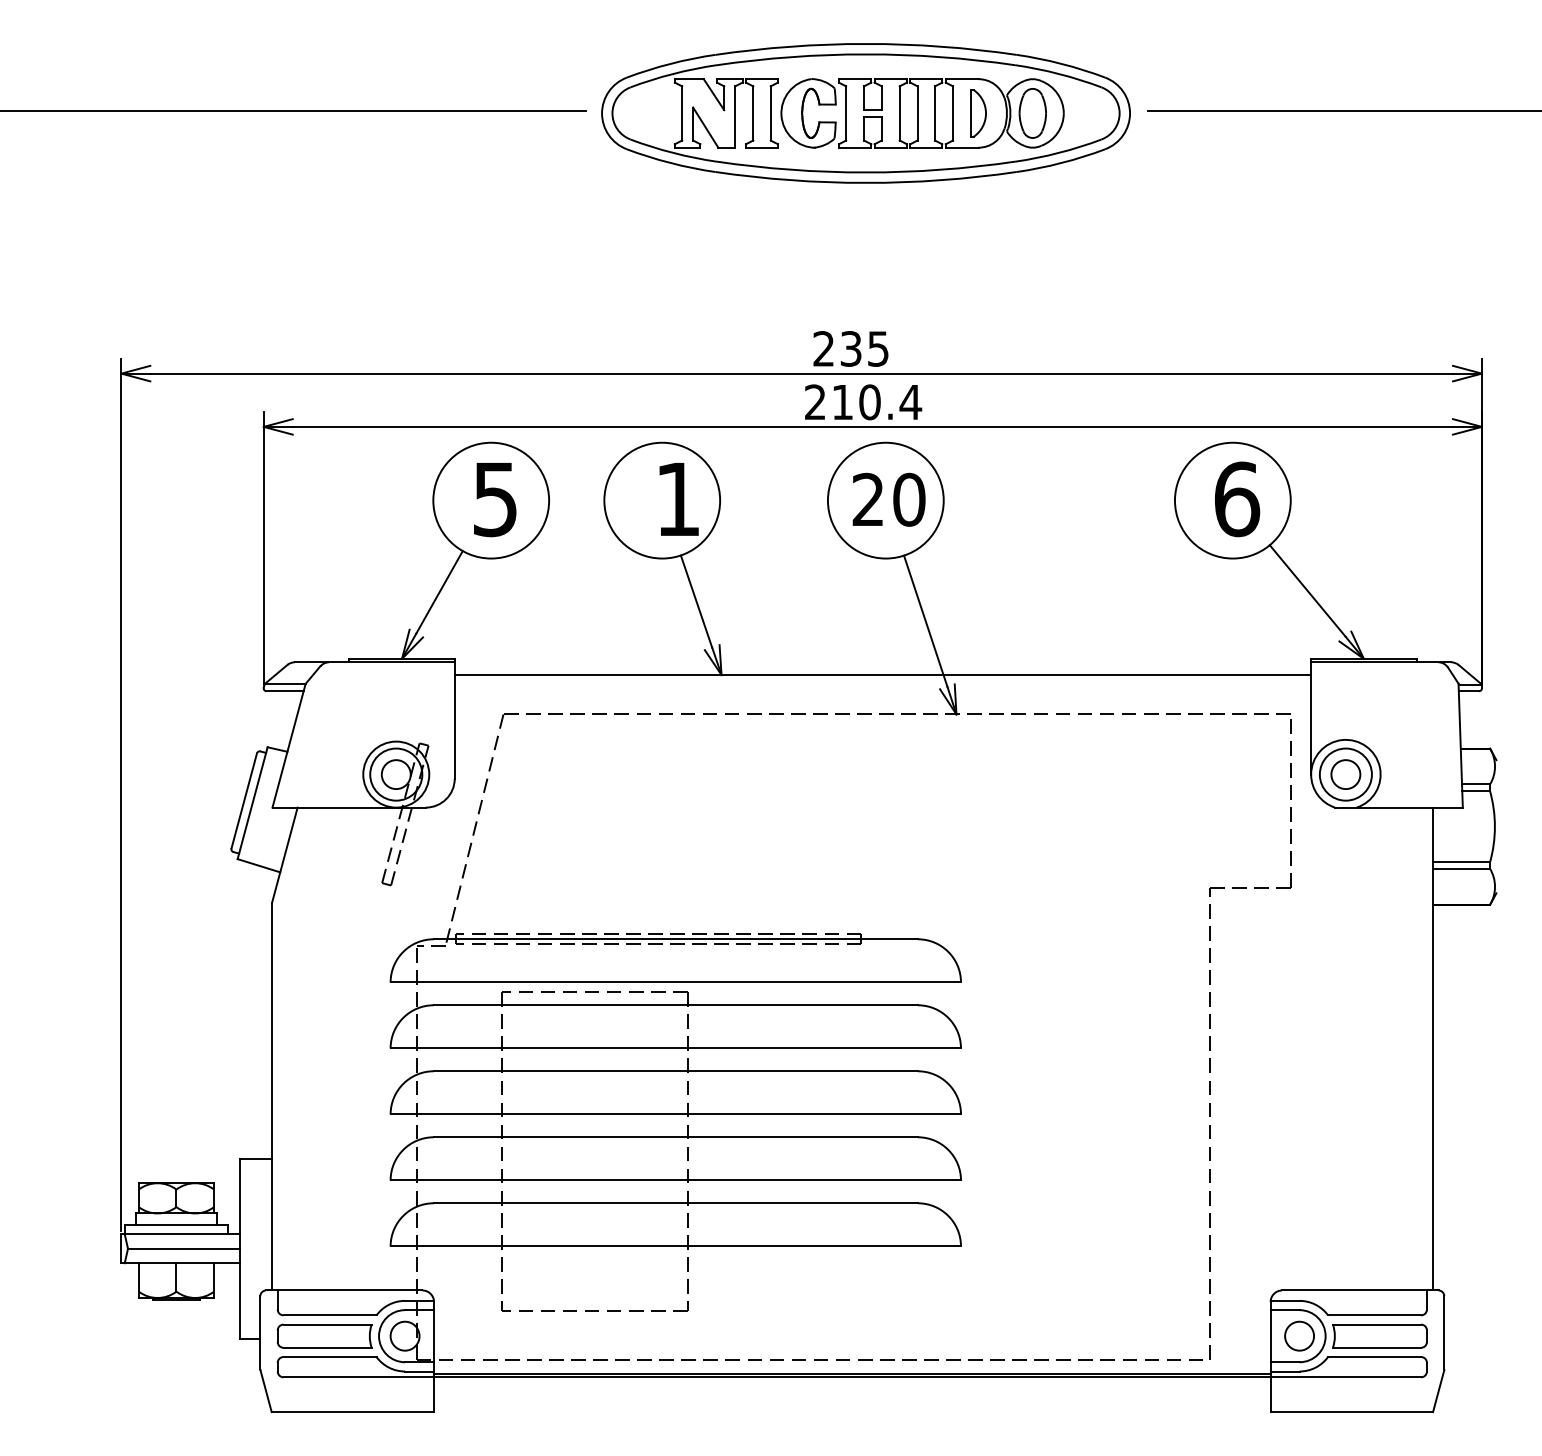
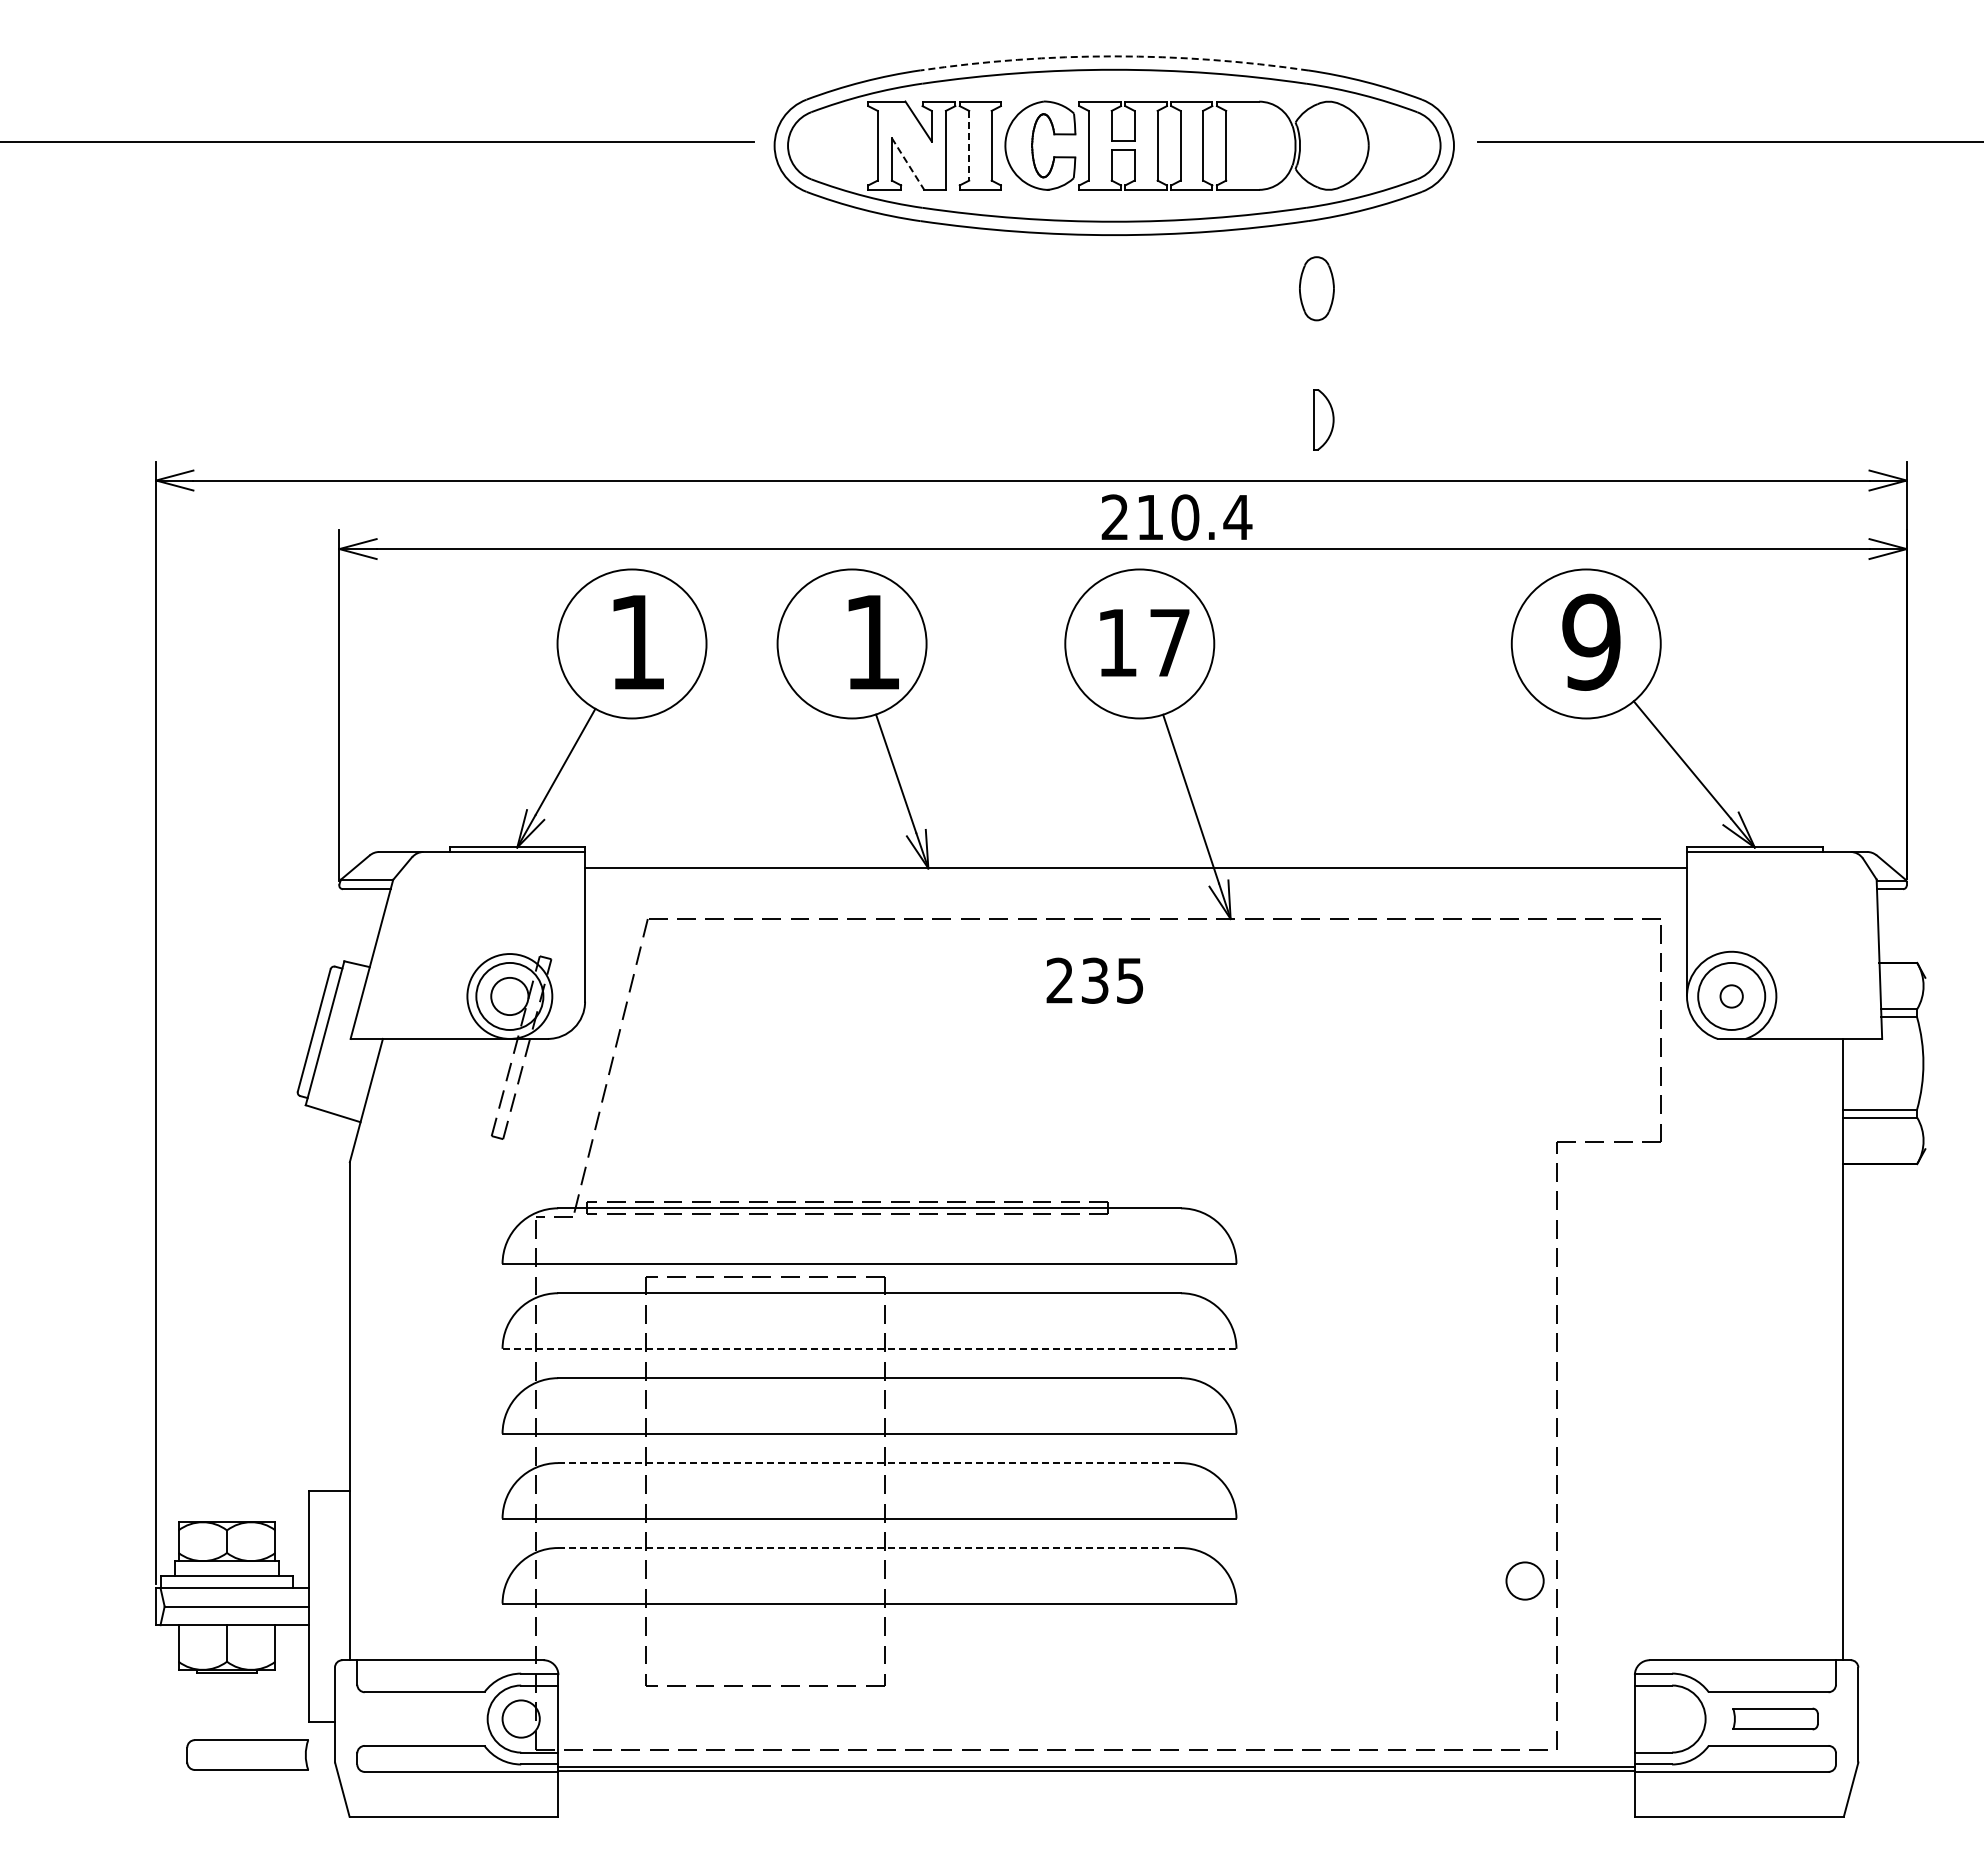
arc: (866, 44) -> (1114, 56), solid -> dashed
line: (753, 113) -> (969, 145), solid -> dashed
part: (978, 113) -> (1323, 419), moved
part: (1032, 113) -> (1316, 288), moved
line: (706, 128) -> (908, 164), solid -> dashed
text: (850, 348) -> (1094, 980), moved
text: (863, 402) -> (1176, 517), moved
text: (1236, 498) -> (1591, 641), 6 -> 9
text: (494, 499) -> (636, 642), 5 -> 1
text: (888, 499) -> (1143, 642), 20 -> 17
circle: (1345, 774) -> (1731, 996), size x0.6
line: (675, 1048) -> (869, 1348), solid -> dashed
line: (676, 1137) -> (870, 1463), solid -> dashed
line: (676, 1203) -> (870, 1548), solid -> dashed
part: (324, 1335) -> (247, 1754), moved
circle: (1299, 1335) -> (1524, 1580), moved
part: (1379, 1335) -> (1775, 1718), size x0.7

